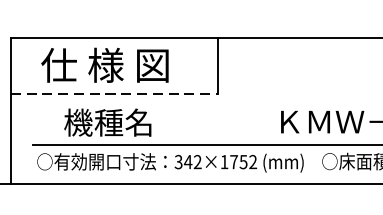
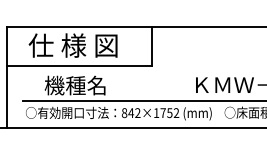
line: (115, 93) -> (80, 65), dashed -> solid
text: (178, 161) -> (124, 112), 342×1752 -> 842×1752

